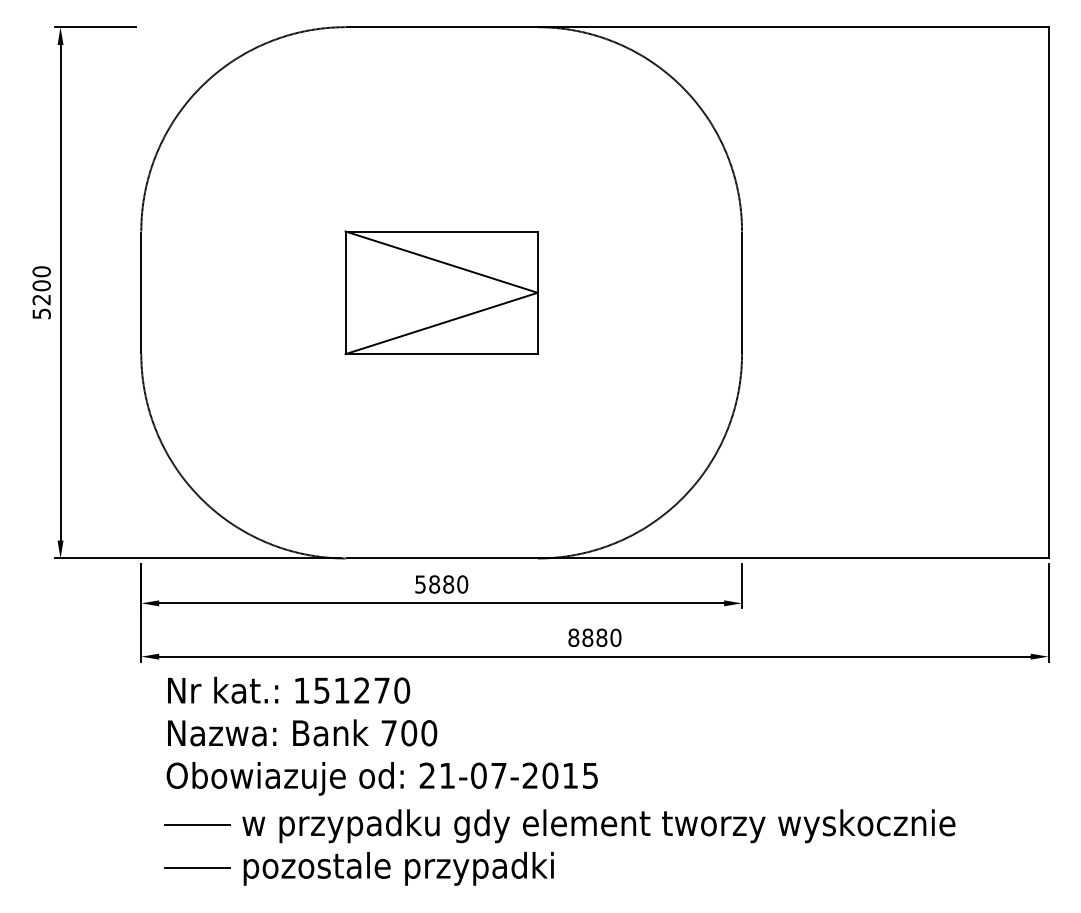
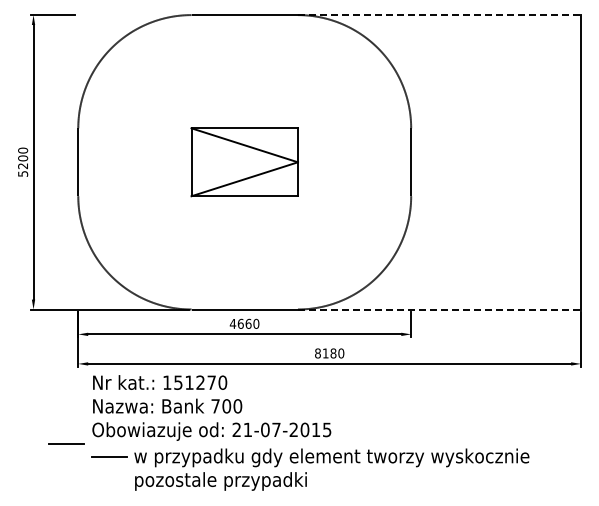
line: (793, 27) -> (439, 15), solid -> dashed
line: (793, 558) -> (439, 309), solid -> dashed
text: (434, 583) -> (240, 323), 5880 -> 4660
text: (587, 637) -> (325, 353), 8880 -> 8180
line: (197, 867) -> (66, 443), moved

